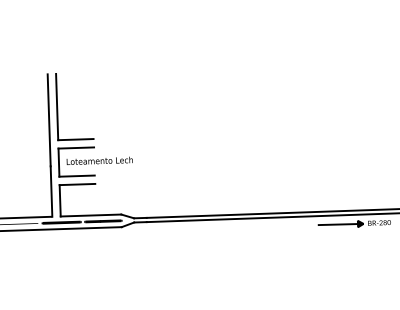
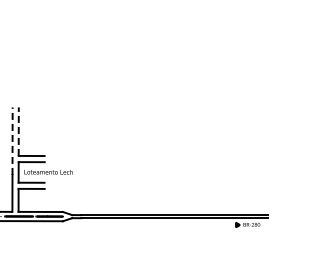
line: (56, 106) -> (18, 131), solid -> dashed
line: (49, 120) -> (12, 141), solid -> dashed
line: (338, 224) -> (221, 224), removed

